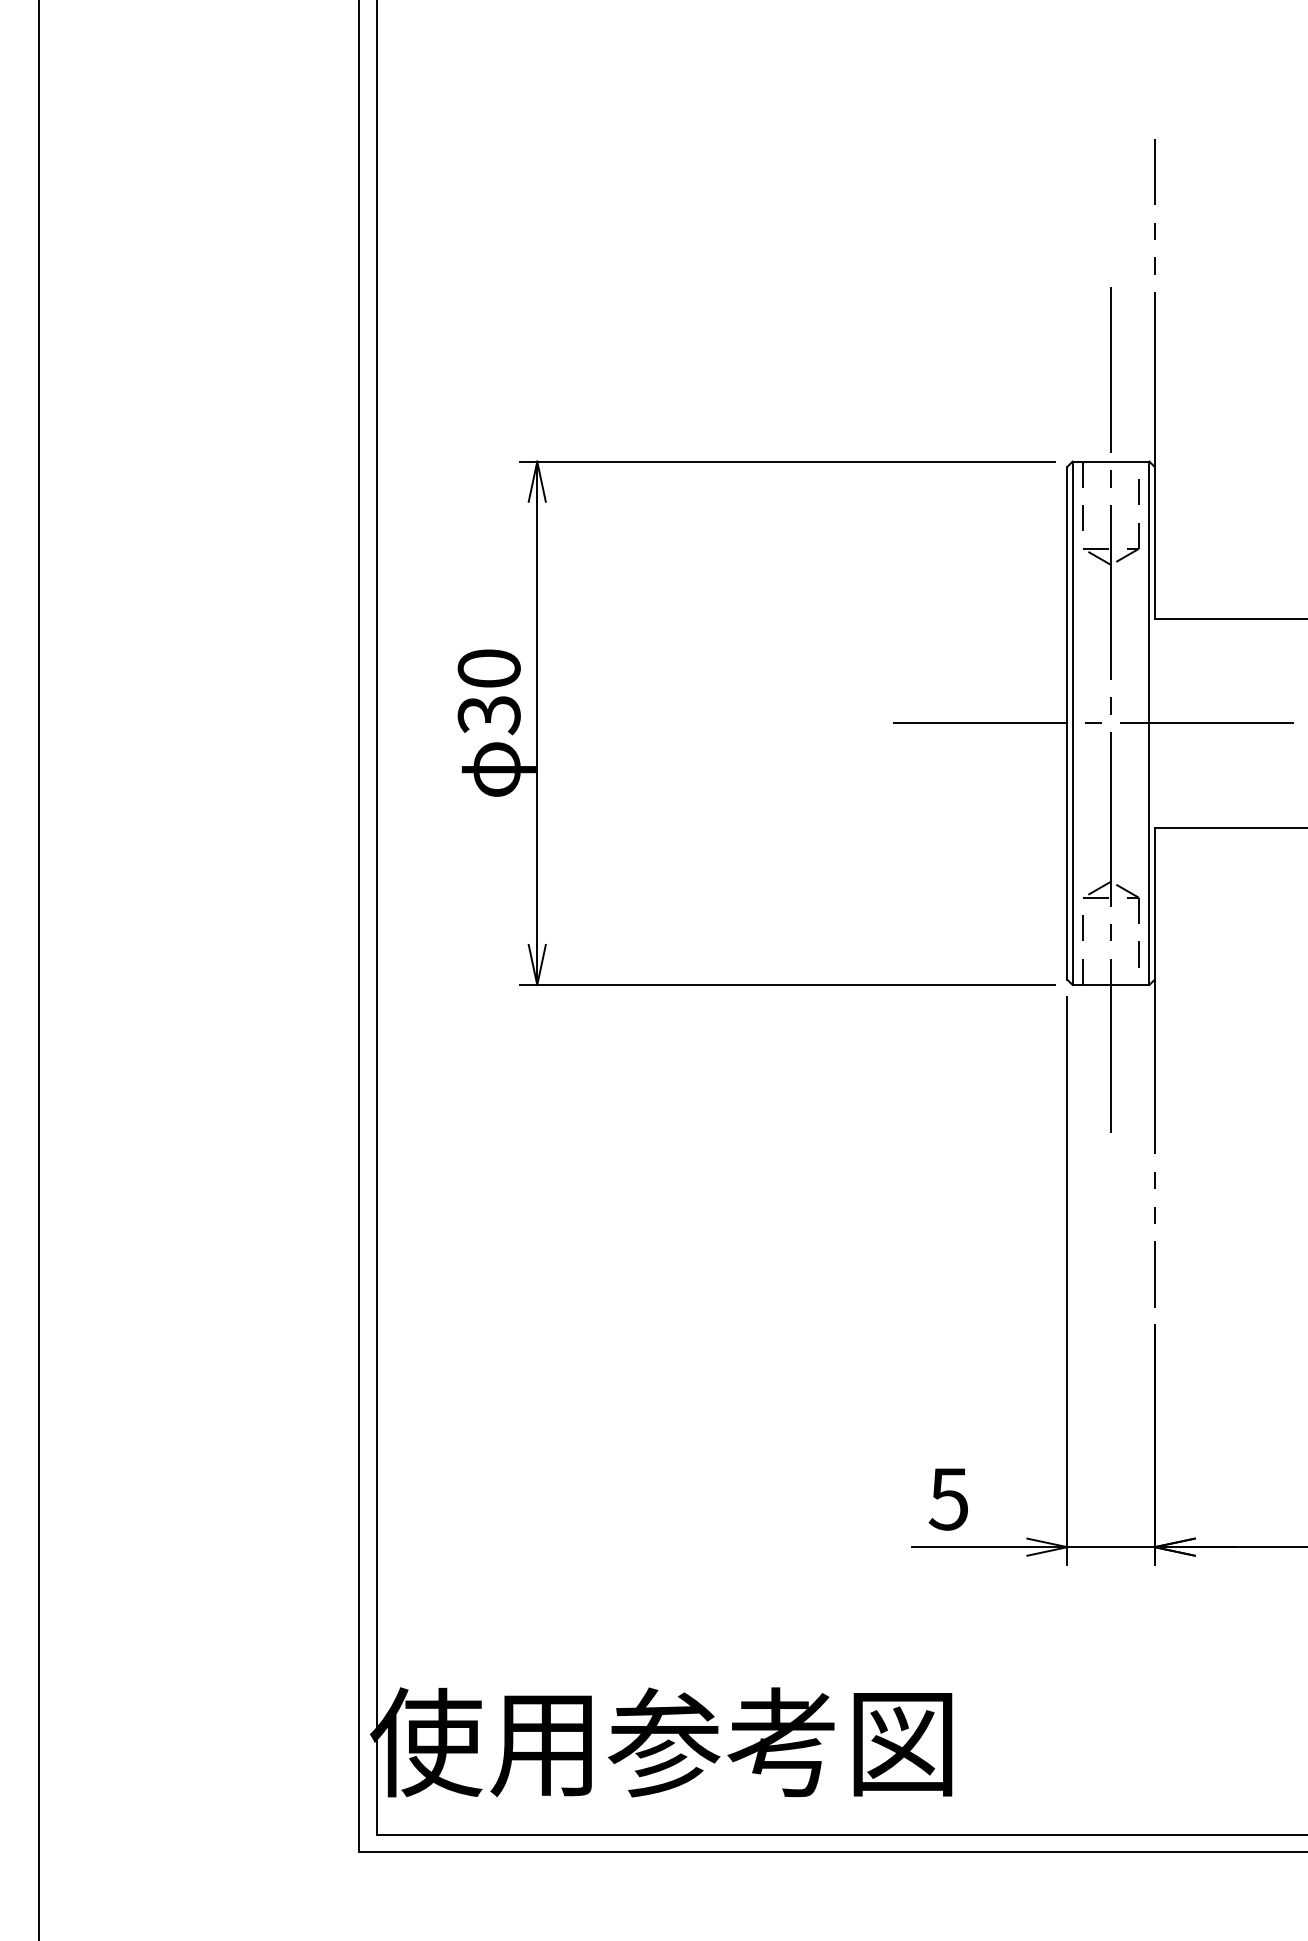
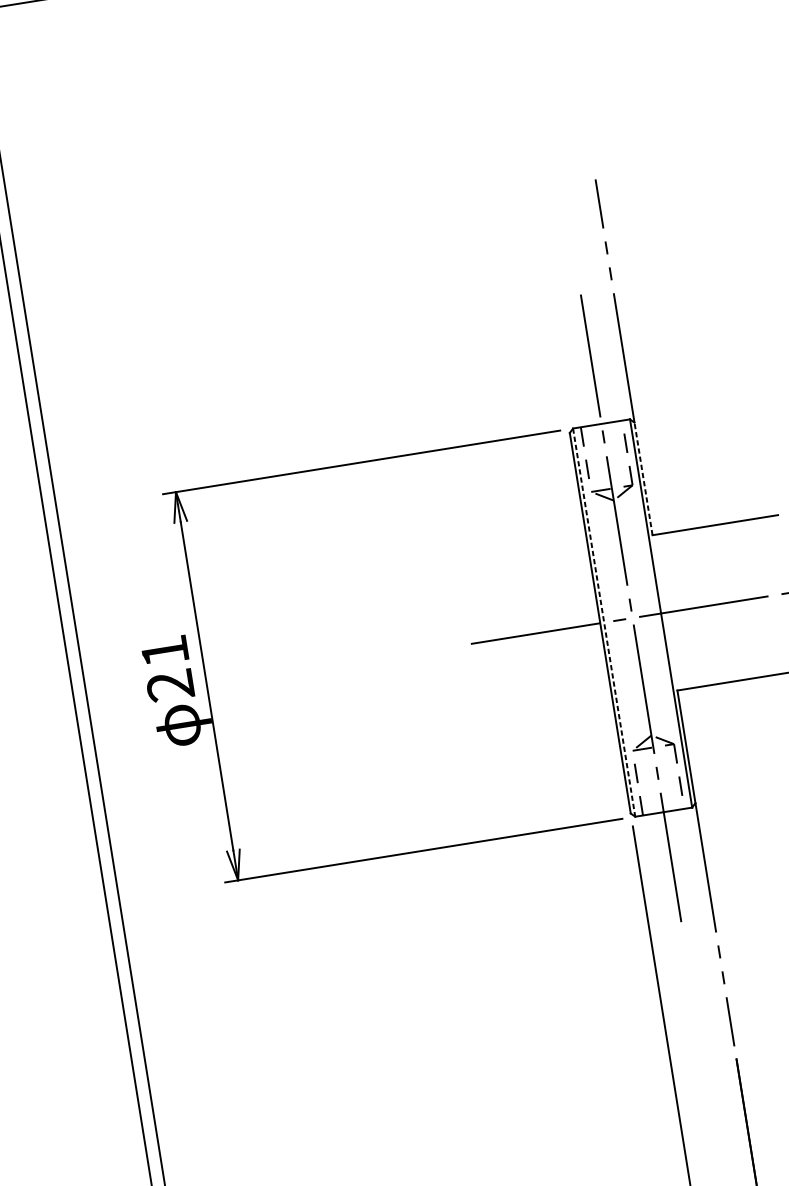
line: (1154, 542) -> (643, 478), solid -> dashed
text: (488, 692) -> (167, 669), 30 -> 21
line: (1072, 723) -> (604, 622), solid -> dashed

